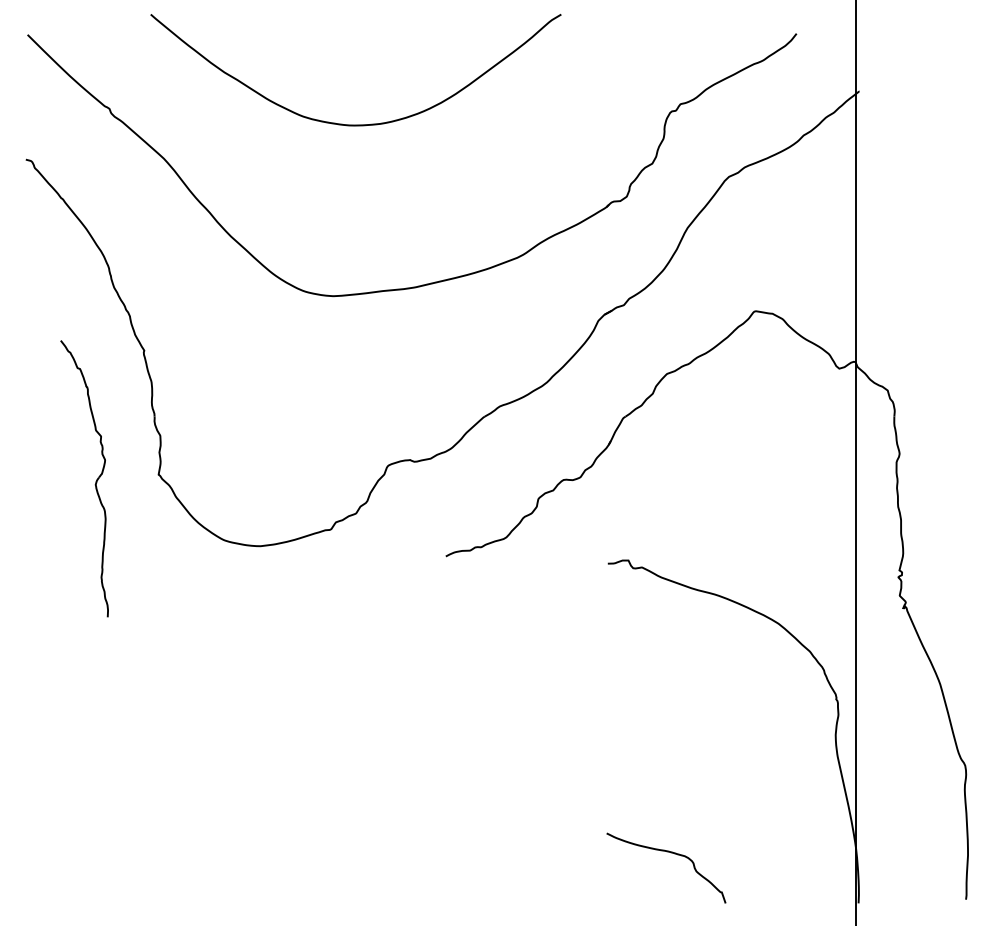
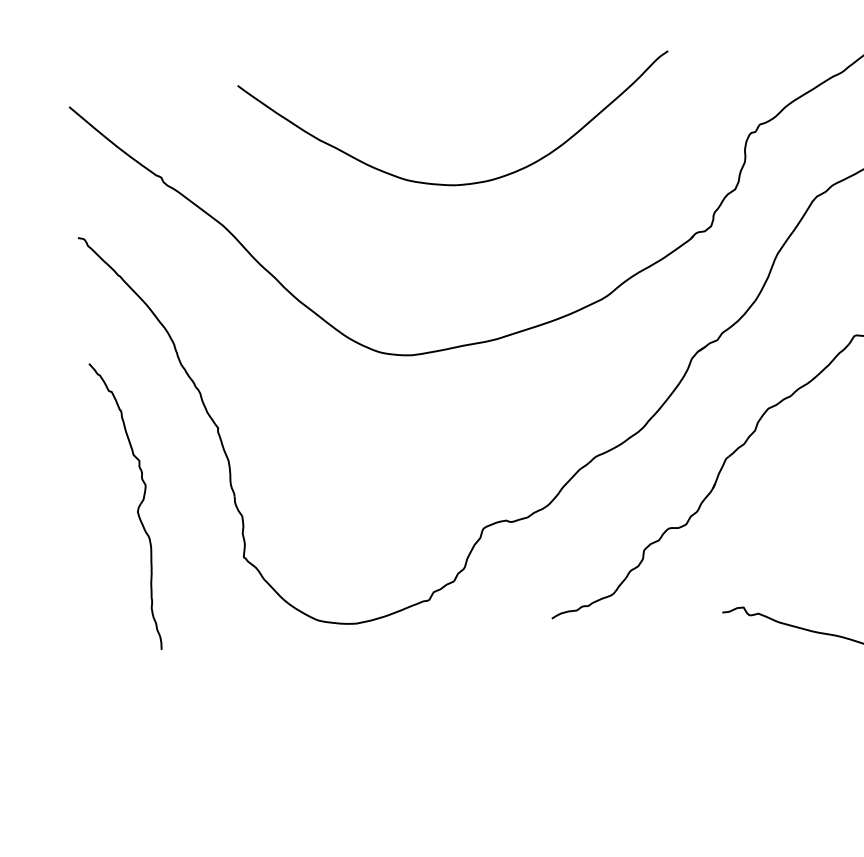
curve: (355, 124) -> (461, 183), moved
part: (95, 481) -> (137, 508), moved

